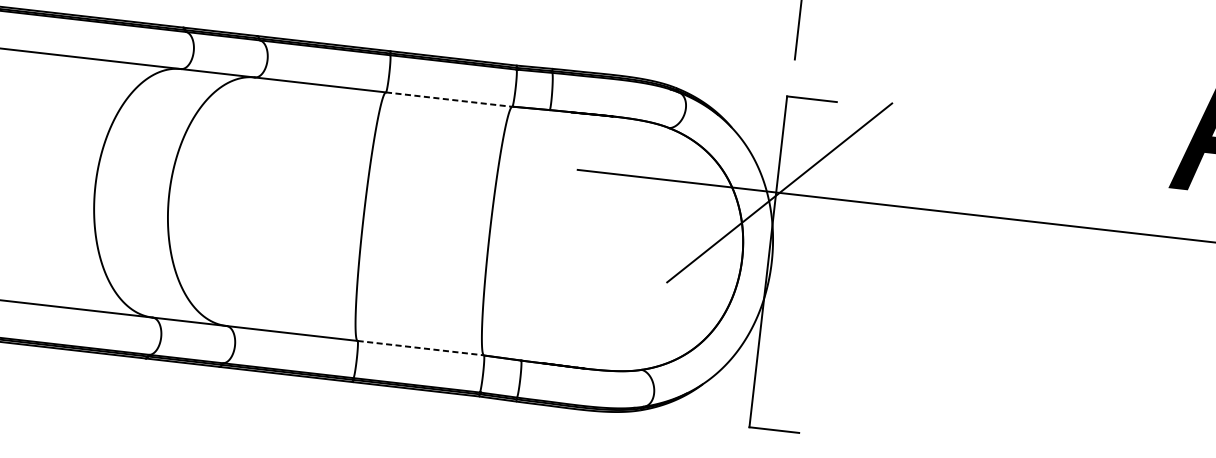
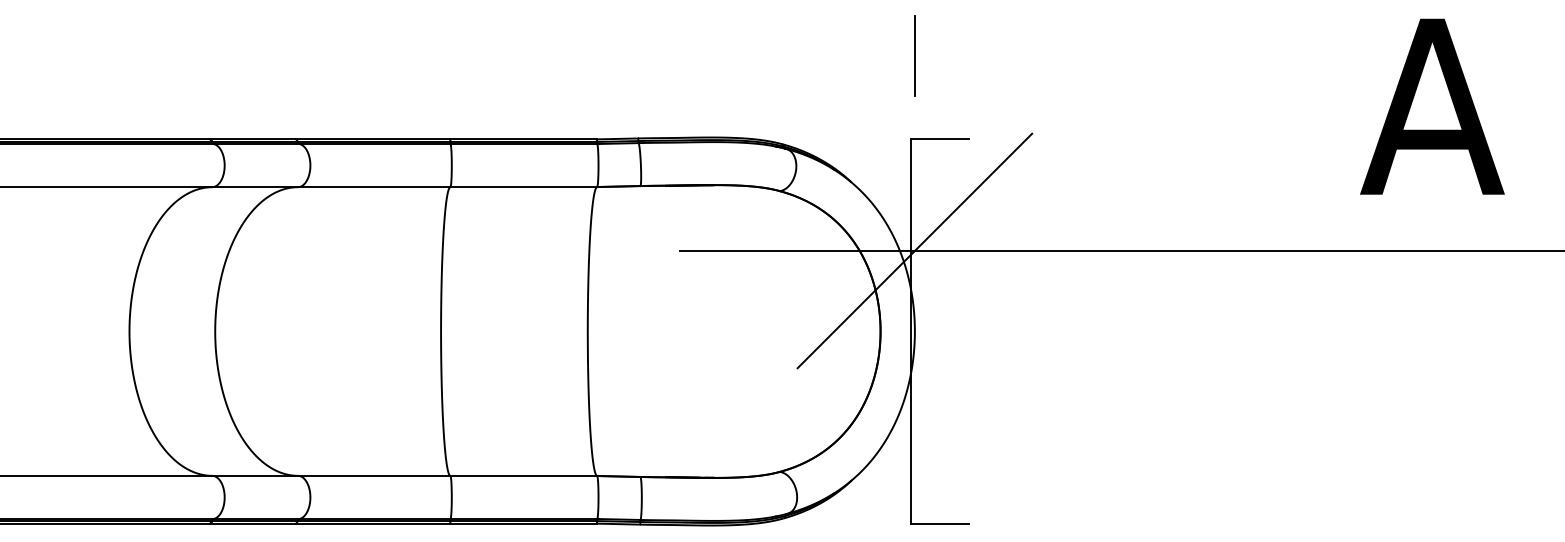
line: (449, 99) -> (524, 187), dashed -> solid
line: (421, 347) -> (524, 475), dashed -> solid

